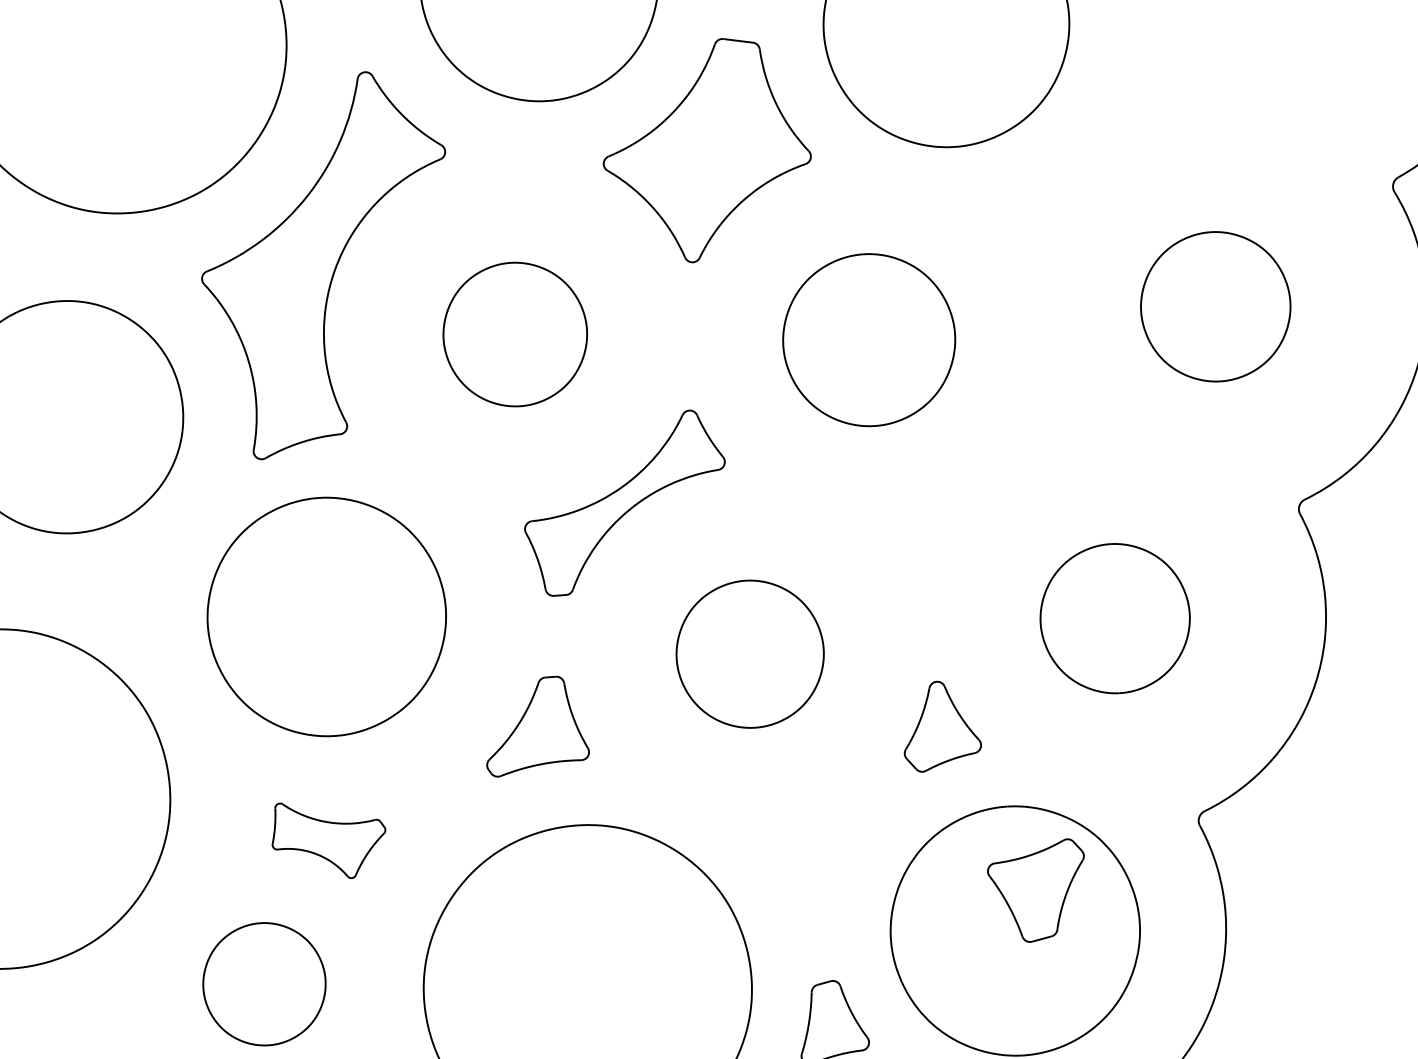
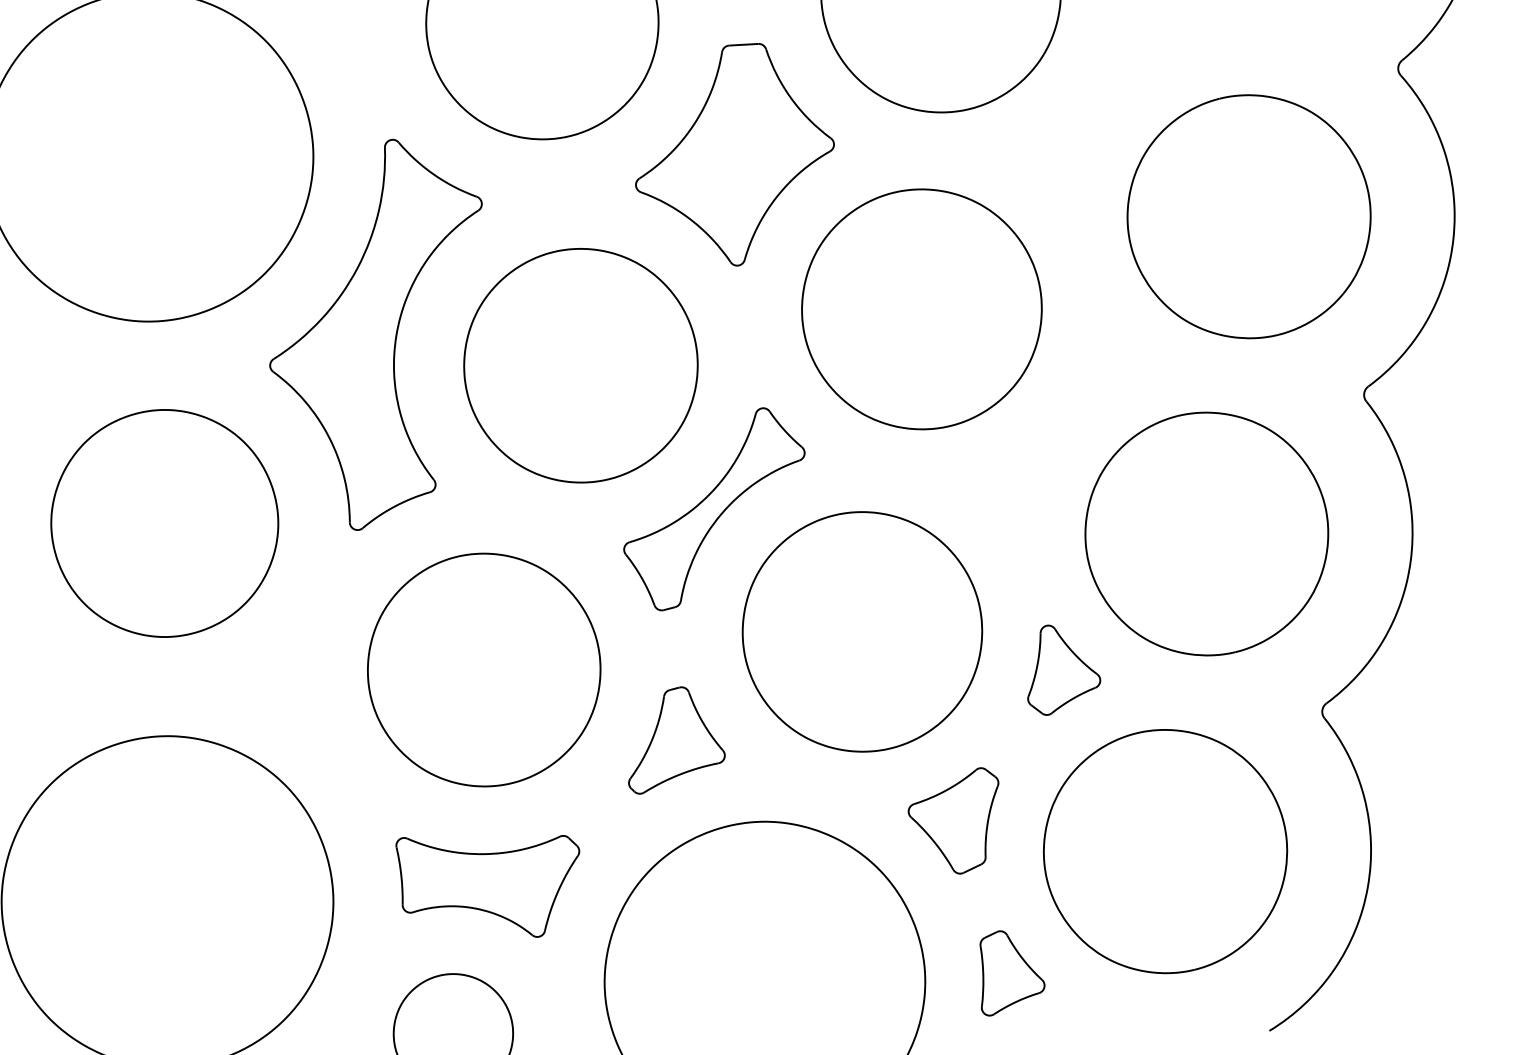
part: (1215, 306) -> (1248, 216), size x1.67
part: (514, 334) -> (580, 365), size x1.67
part: (868, 340) -> (921, 309), size x1.43
part: (327, 616) -> (484, 669), moved
part: (1114, 618) -> (1206, 533), size x1.67
part: (750, 653) -> (862, 631), size x1.67
part: (325, 842) -> (487, 886), size x1.67
part: (1031, 887) -> (953, 820), moved

